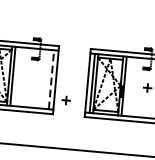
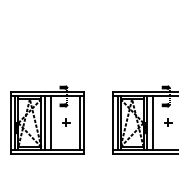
line: (19, 77) -> (50, 123), added
line: (51, 79) -> (79, 122), dashed -> solid
line: (130, 87) -> (152, 123), added
part: (66, 100) -> (66, 122), moved

